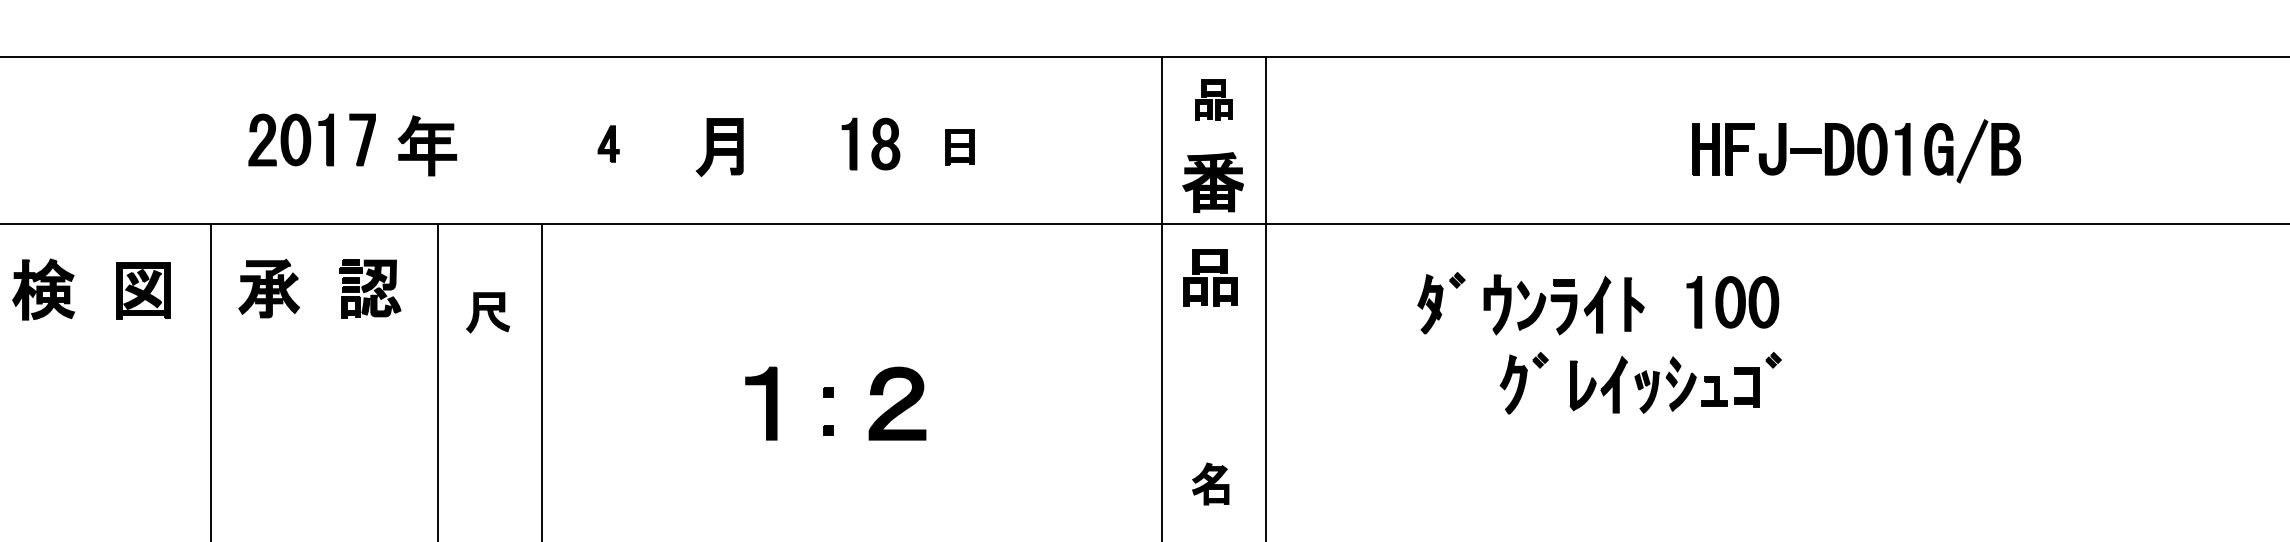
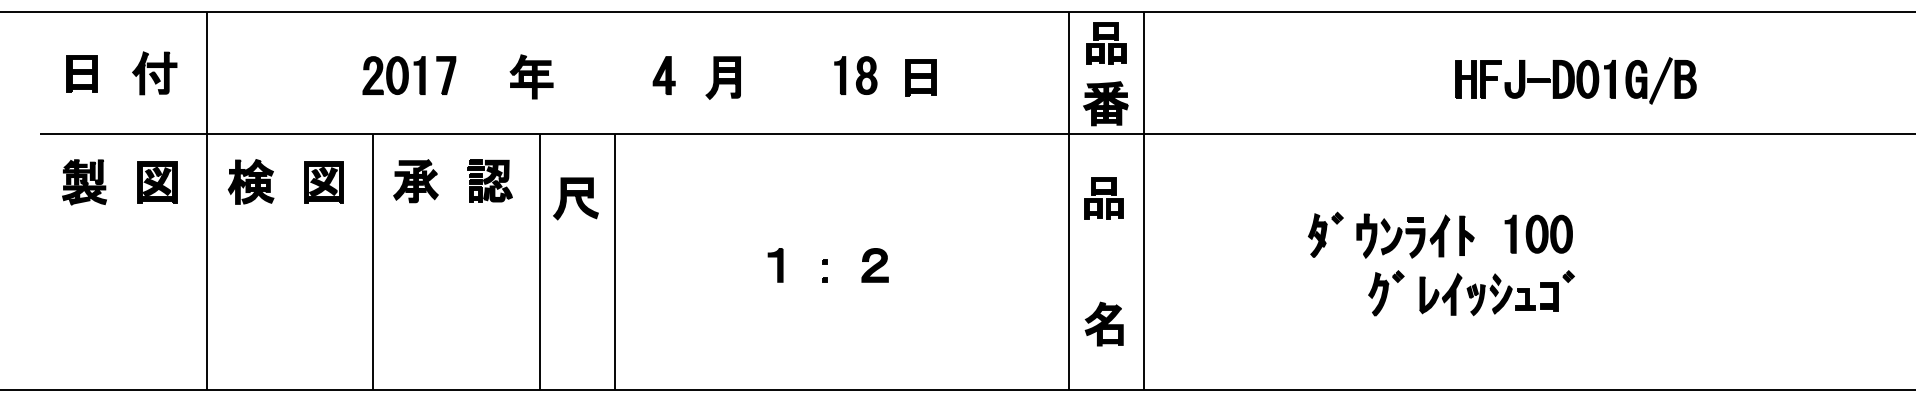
part: (1213, 100) -> (1106, 43), size x1.43
part: (312, 139) -> (409, 75), moved
part: (607, 143) -> (663, 75), size x1.43
part: (718, 146) -> (722, 77), moved
part: (959, 146) -> (920, 77), size x1.43
part: (1209, 278) -> (1103, 198), moved
part: (487, 312) -> (575, 198), size x1.43
part: (1599, 342) -> (1441, 263), moved
part: (761, 403) -> (775, 265), size x0.62
part: (896, 403) -> (874, 265), size x0.62
part: (828, 410) -> (824, 270), size x0.62
part: (1209, 483) -> (1103, 323), size x1.43

